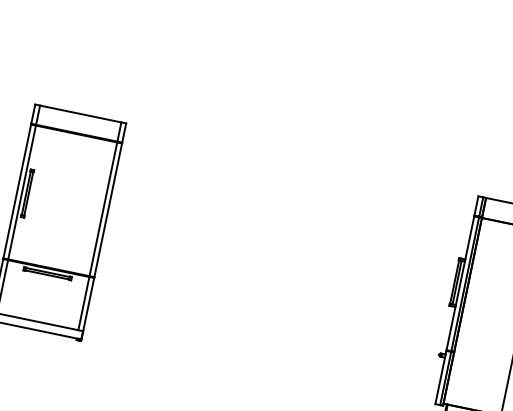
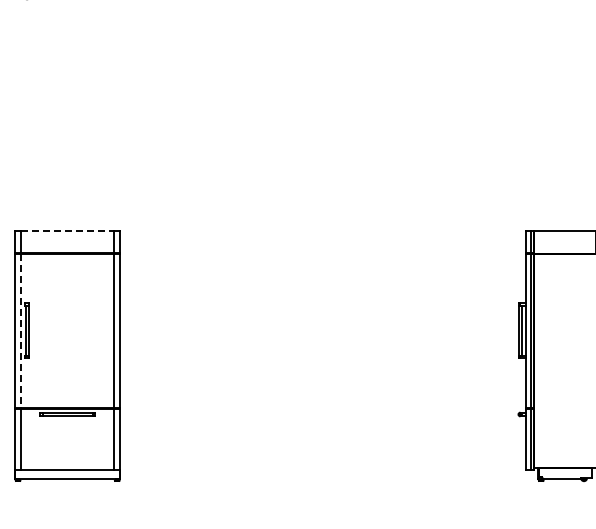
line: (80, 113) -> (67, 230), solid -> dashed
line: (21, 193) -> (20, 331), solid -> dashed

